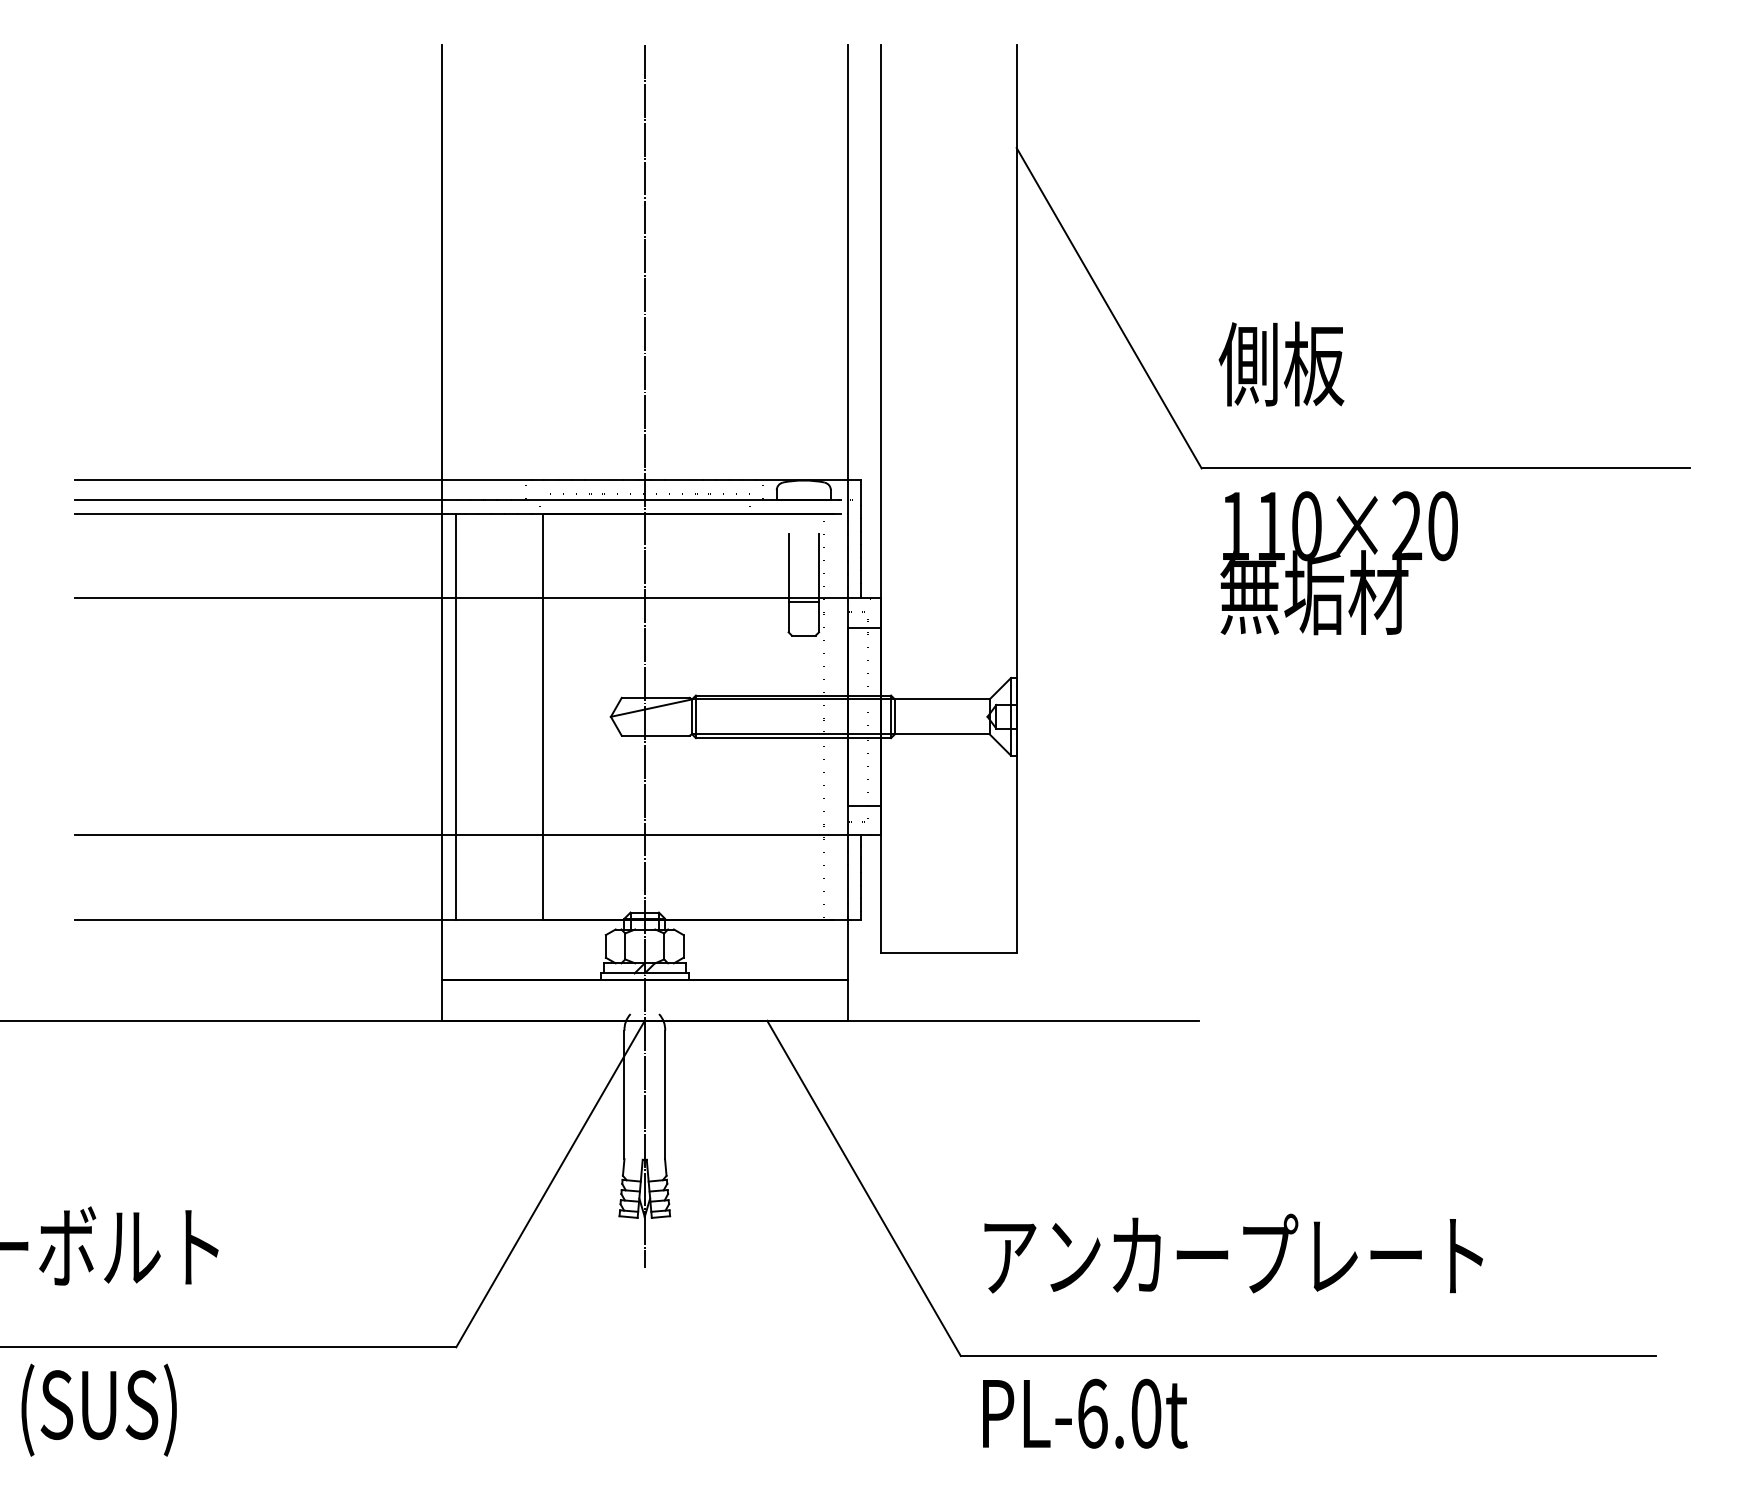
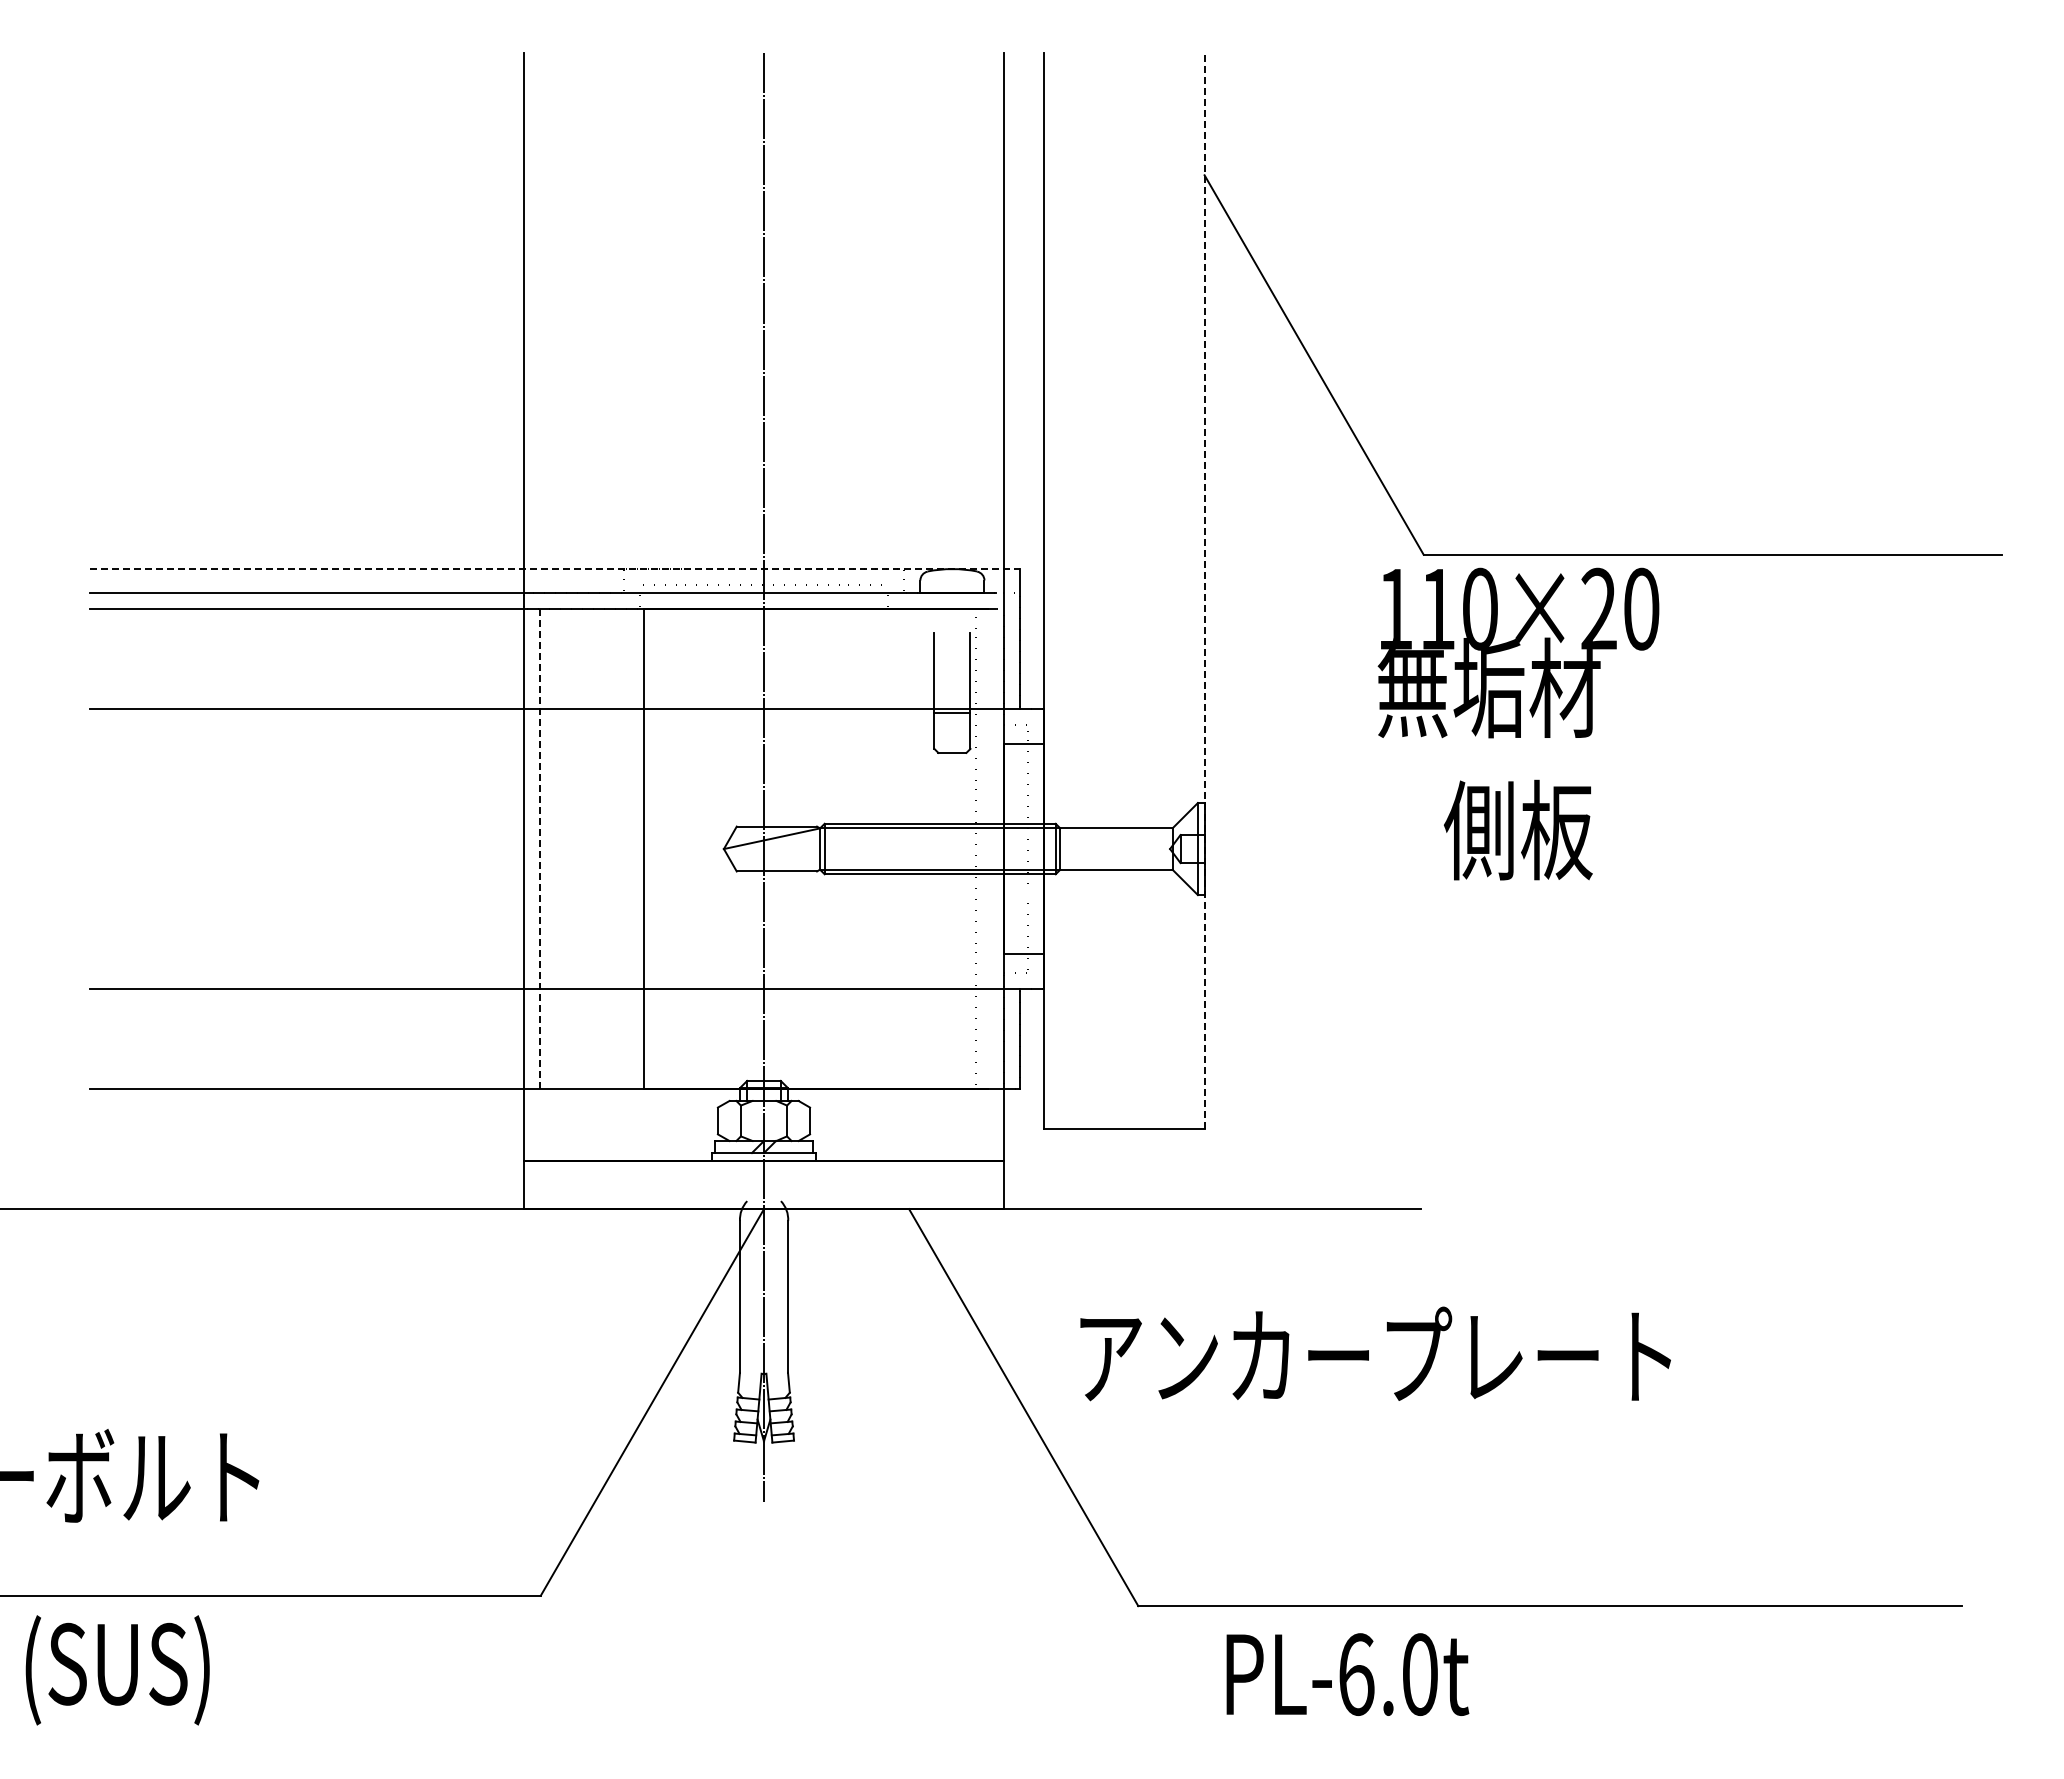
text: (1280, 363) -> (1517, 829), moved
line: (468, 480) -> (555, 568), solid -> dashed
line: (1016, 498) -> (1204, 590), solid -> dashed
text: (1339, 562) -> (1518, 652), moved
line: (455, 717) -> (539, 849), solid -> dashed
text: (1233, 1253) -> (1375, 1353), moved
text: (1085, 1413) -> (1347, 1674), moved

